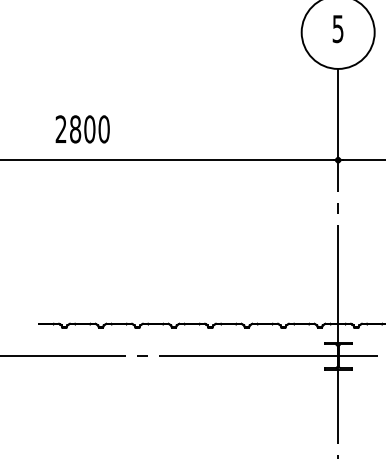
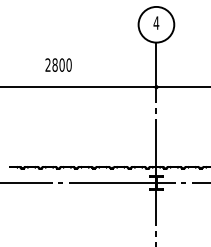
text: (338, 27) -> (156, 22), 5 -> 4
text: (82, 128) -> (58, 64), moved

